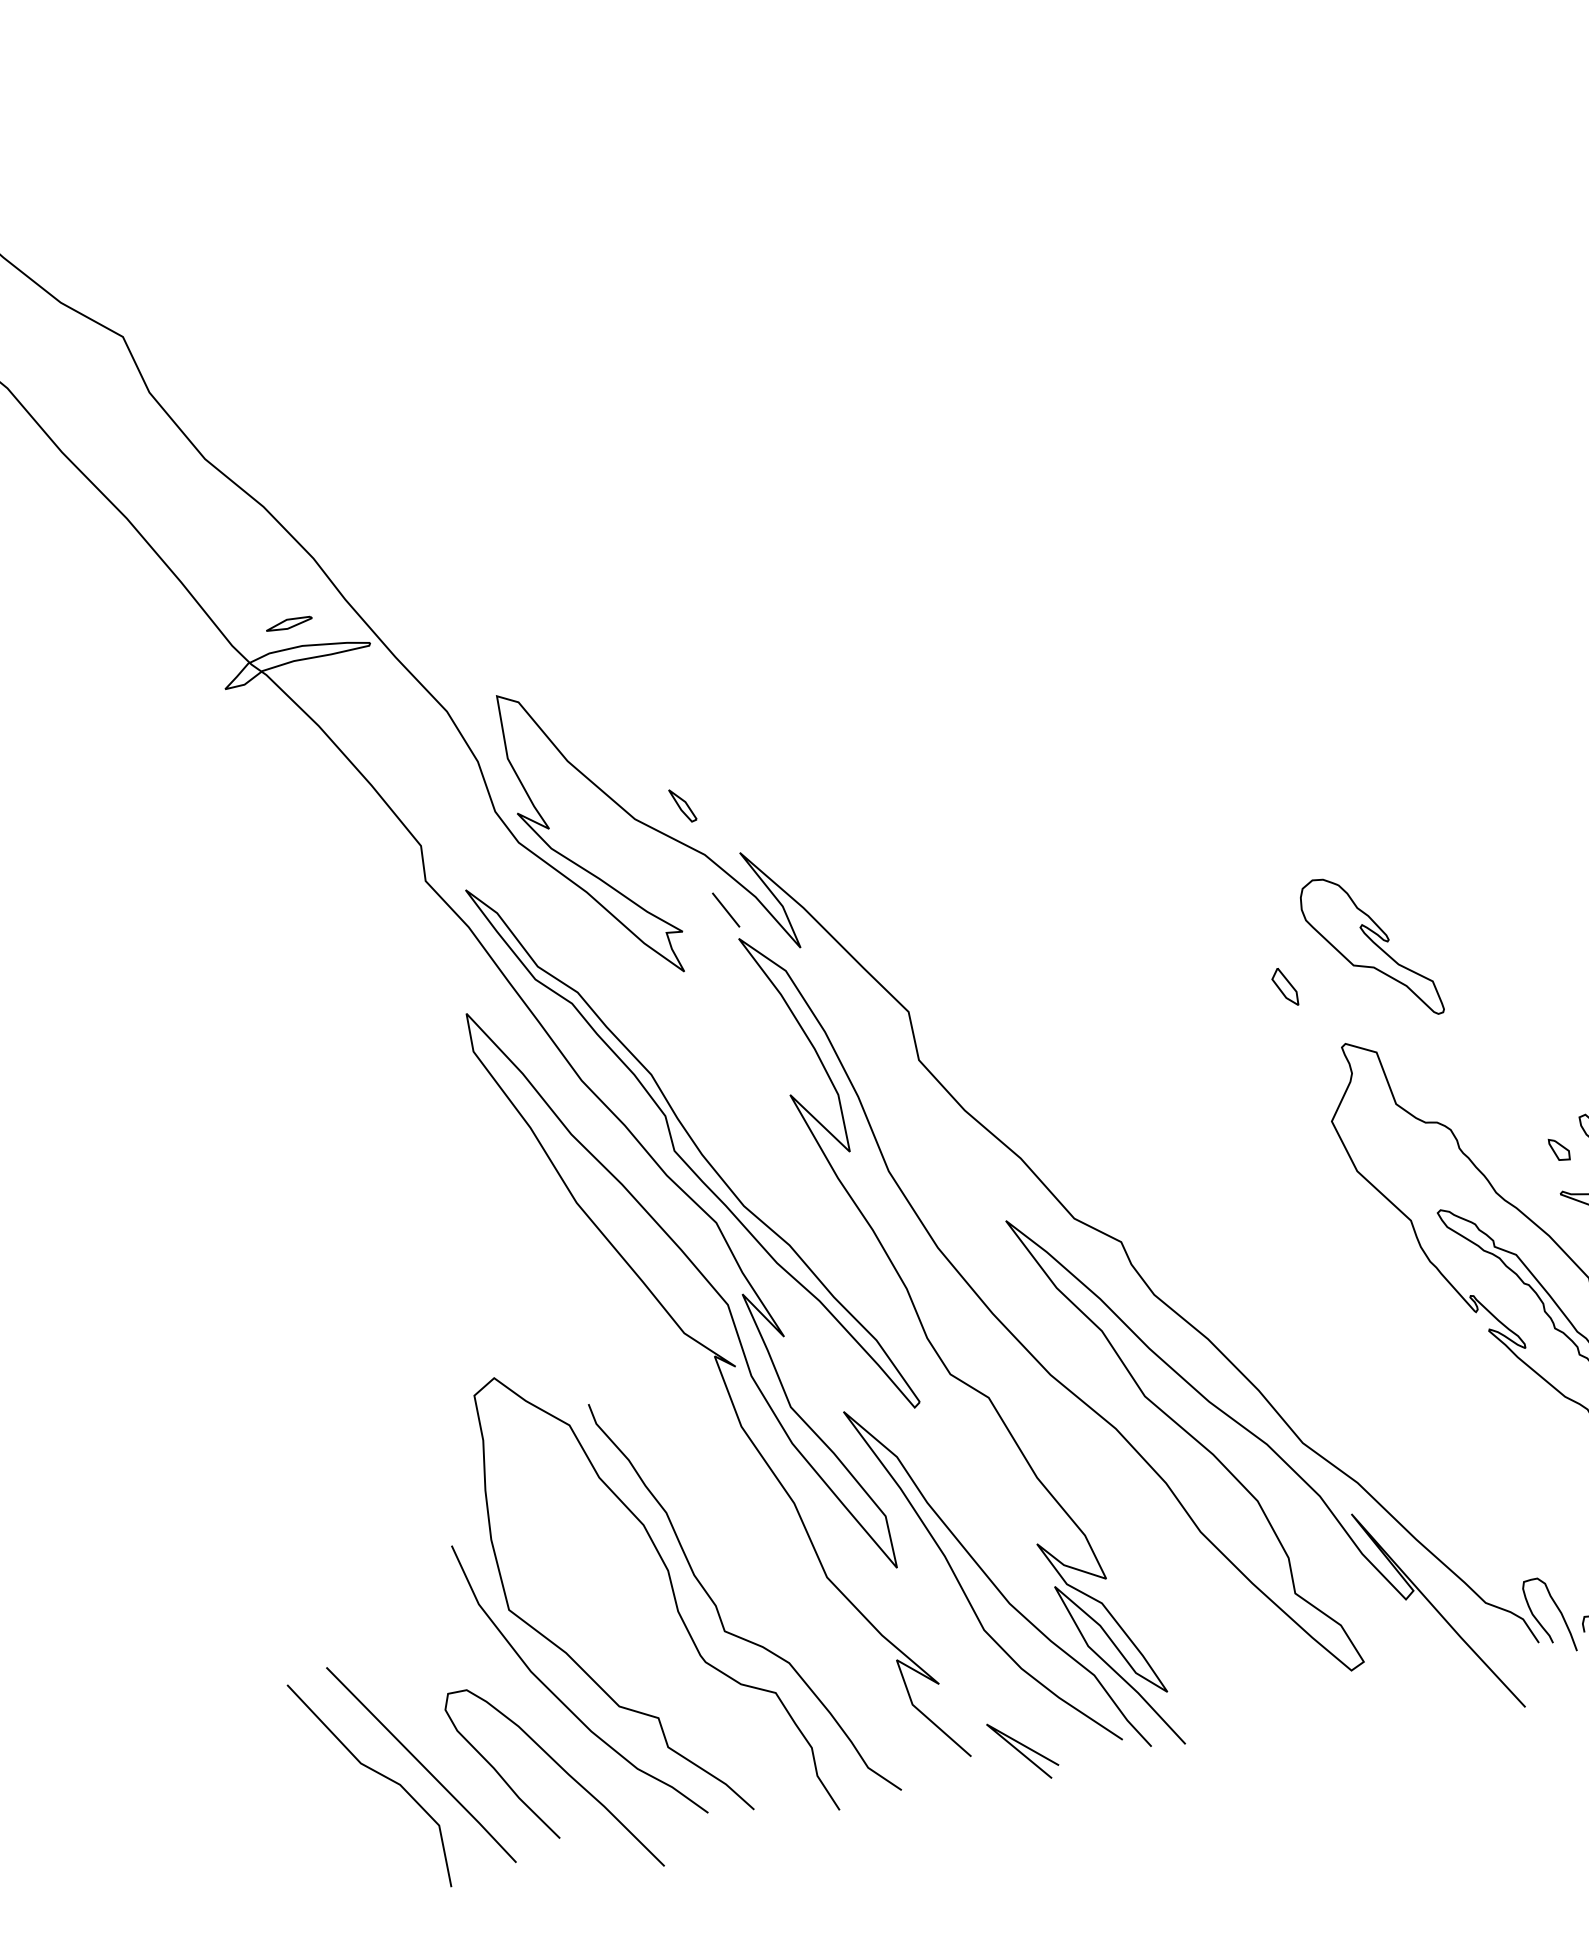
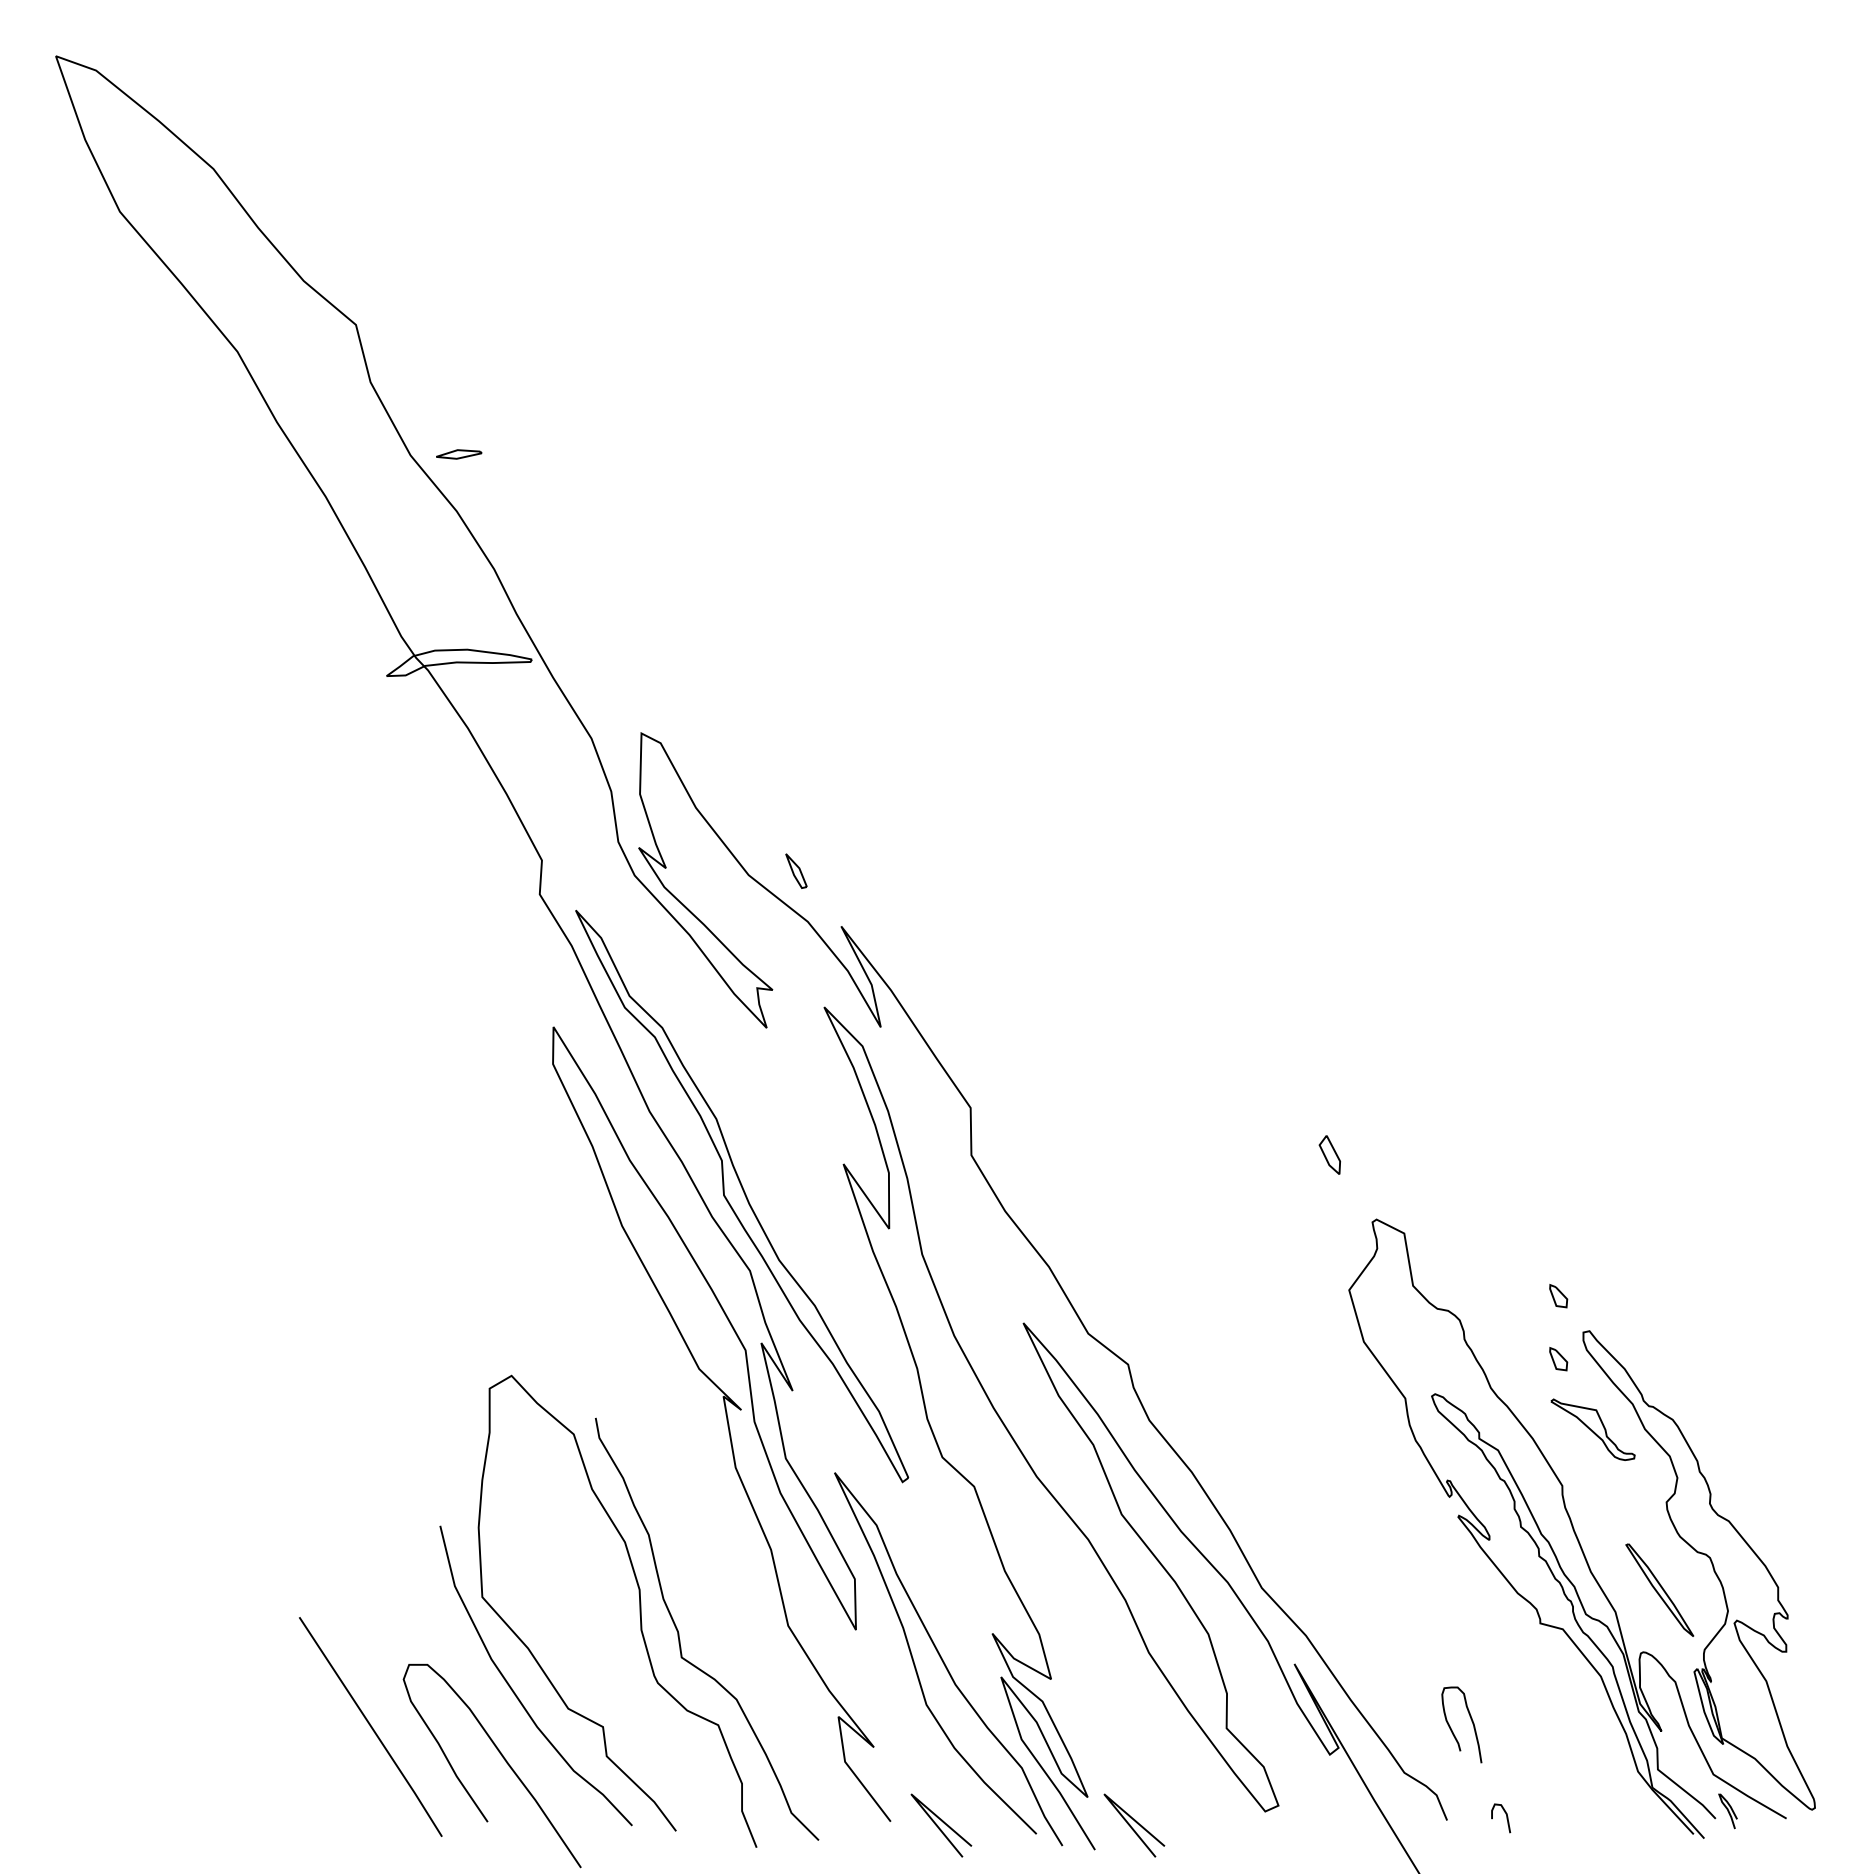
part: (289, 623) -> (459, 454), moved
line: (725, 909) -> (817, 977), removed
part: (1369, 947) -> (1417, 1133), removed
part: (1546, 1085) -> (1558, 1296), added
curve: (1556, 1608) -> (1470, 1719), moved
line: (1222, 1708) -> (1136, 1823), added
line: (373, 1771) -> (324, 1724), removed

